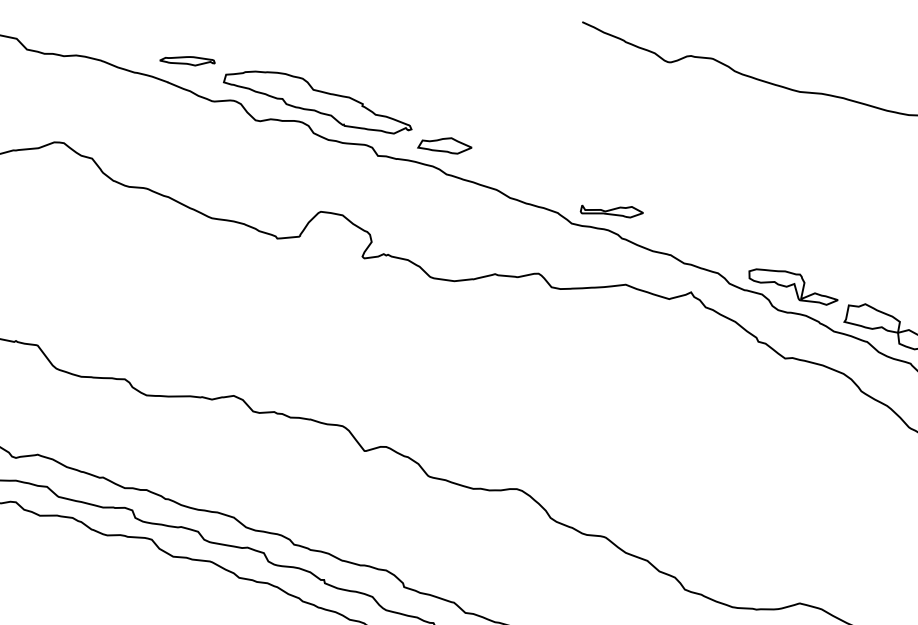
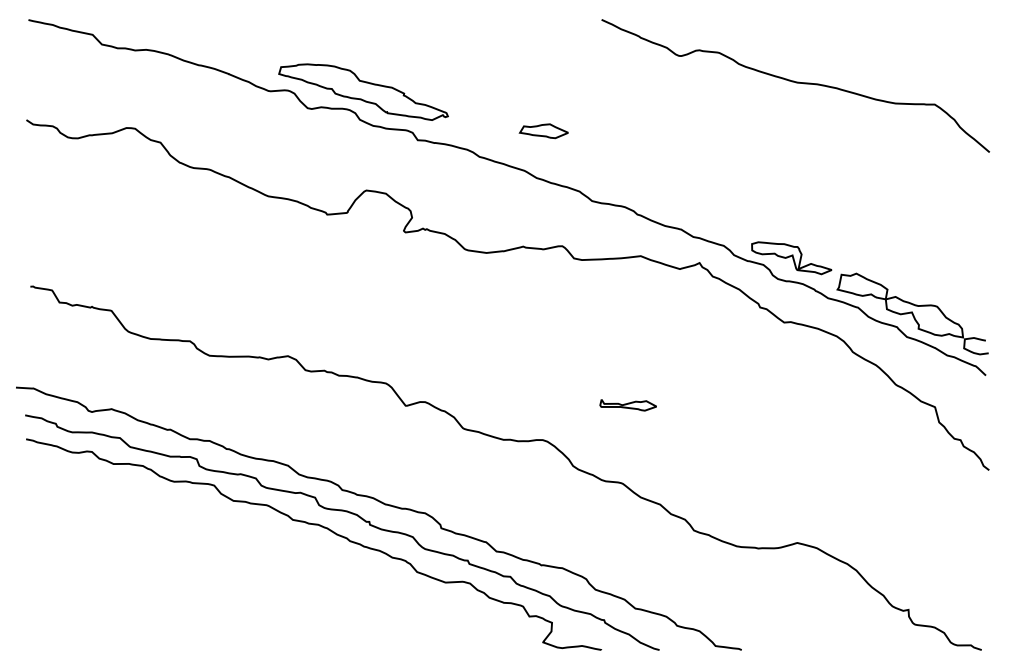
part: (187, 60) -> (246, 54), removed
part: (444, 146) -> (543, 131), moved
part: (611, 211) -> (627, 405), moved

